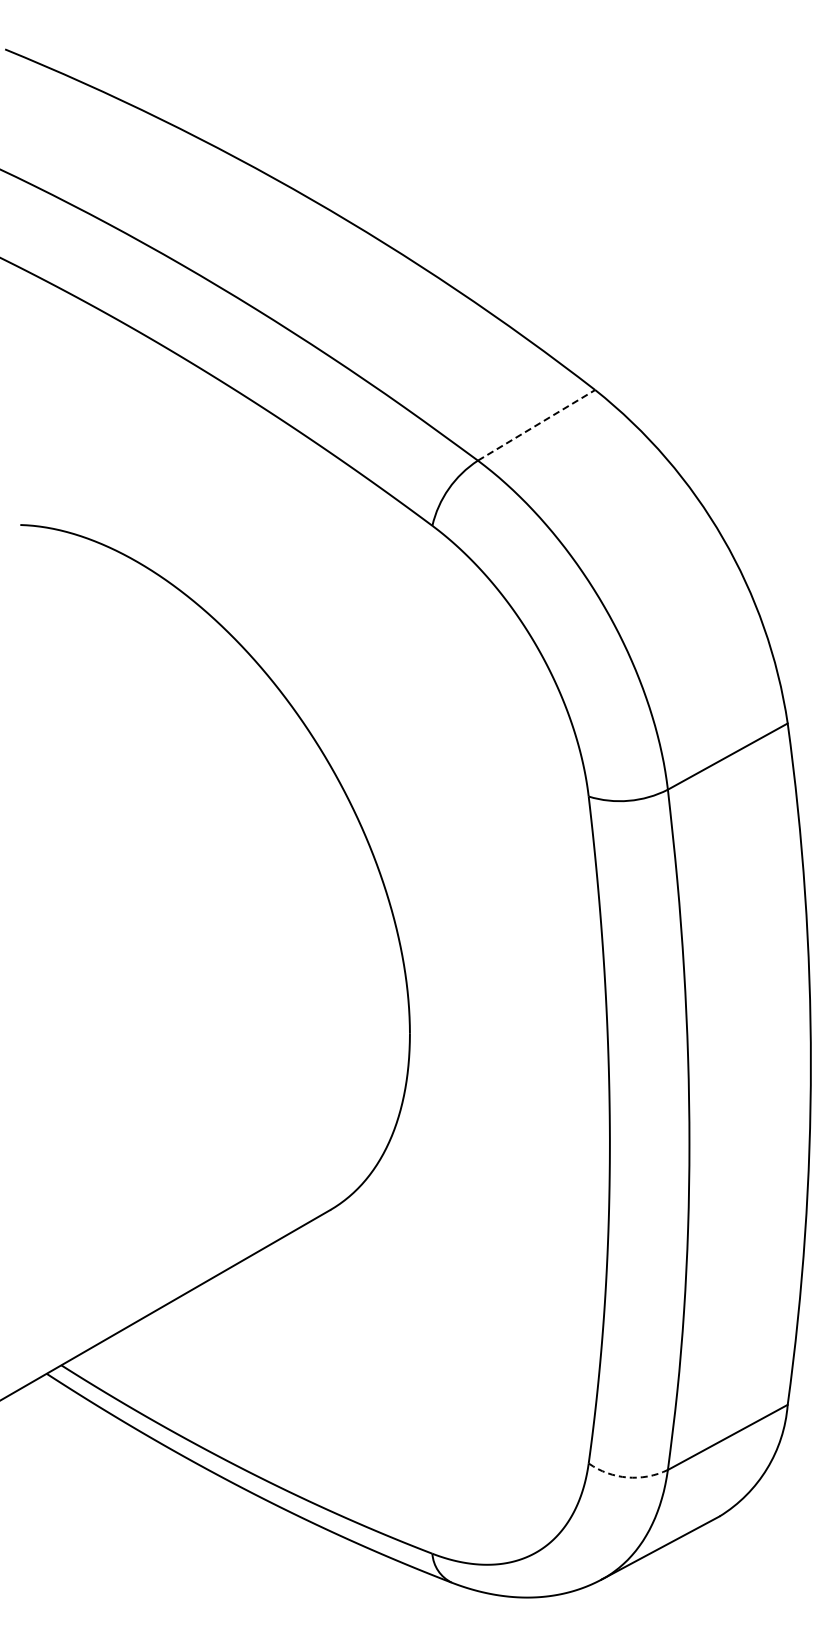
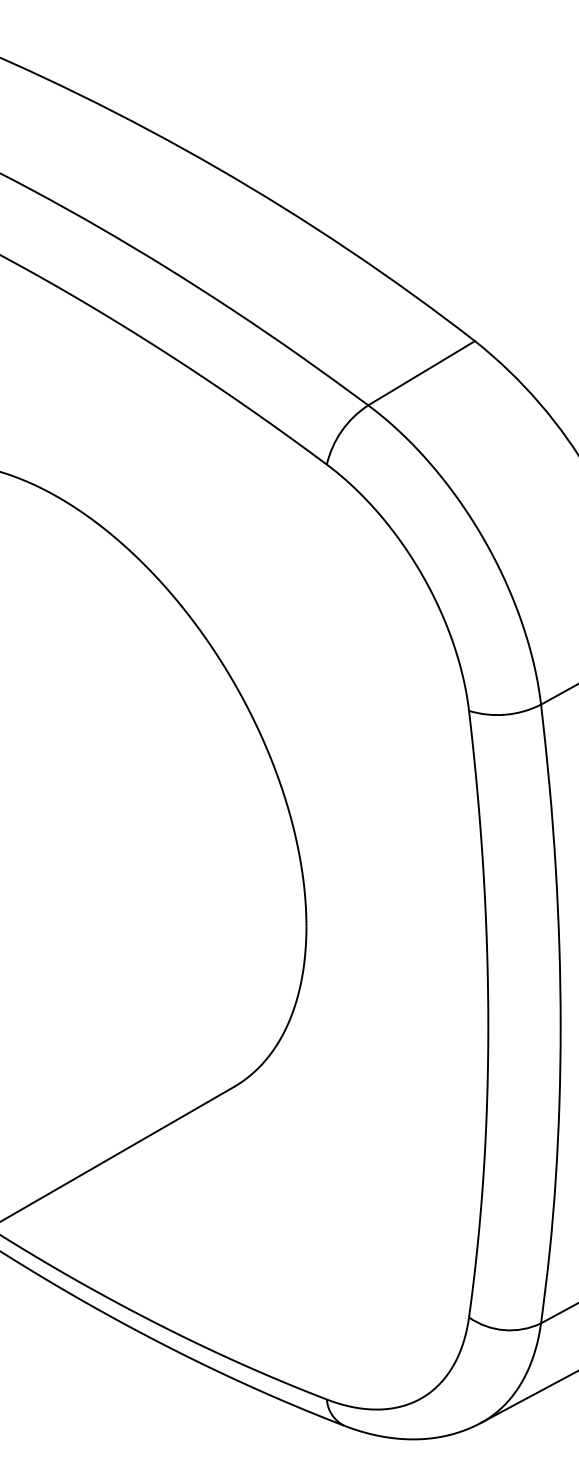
line: (537, 425) -> (422, 373), dashed -> solid
arc: (627, 1477) -> (504, 1330), dashed -> solid

